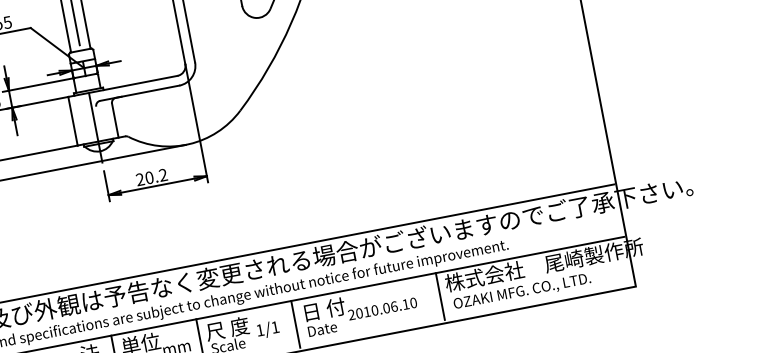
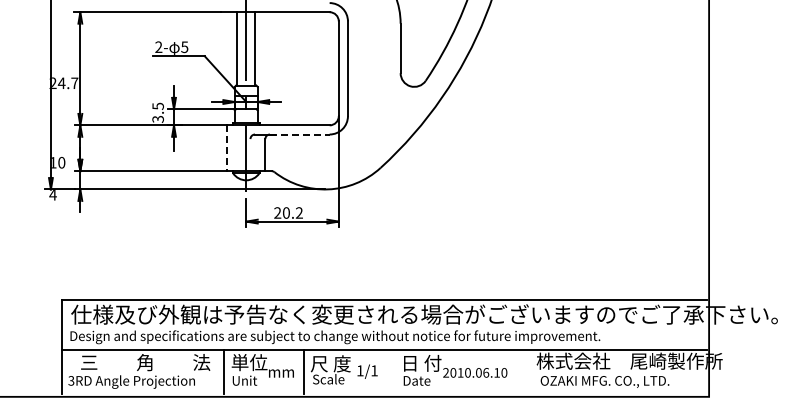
line: (147, 91) -> (299, 134), solid -> dashed
line: (72, 121) -> (226, 148), solid -> dashed
line: (440, 296) -> (529, 371), removed
line: (295, 324) -> (393, 371), removed

